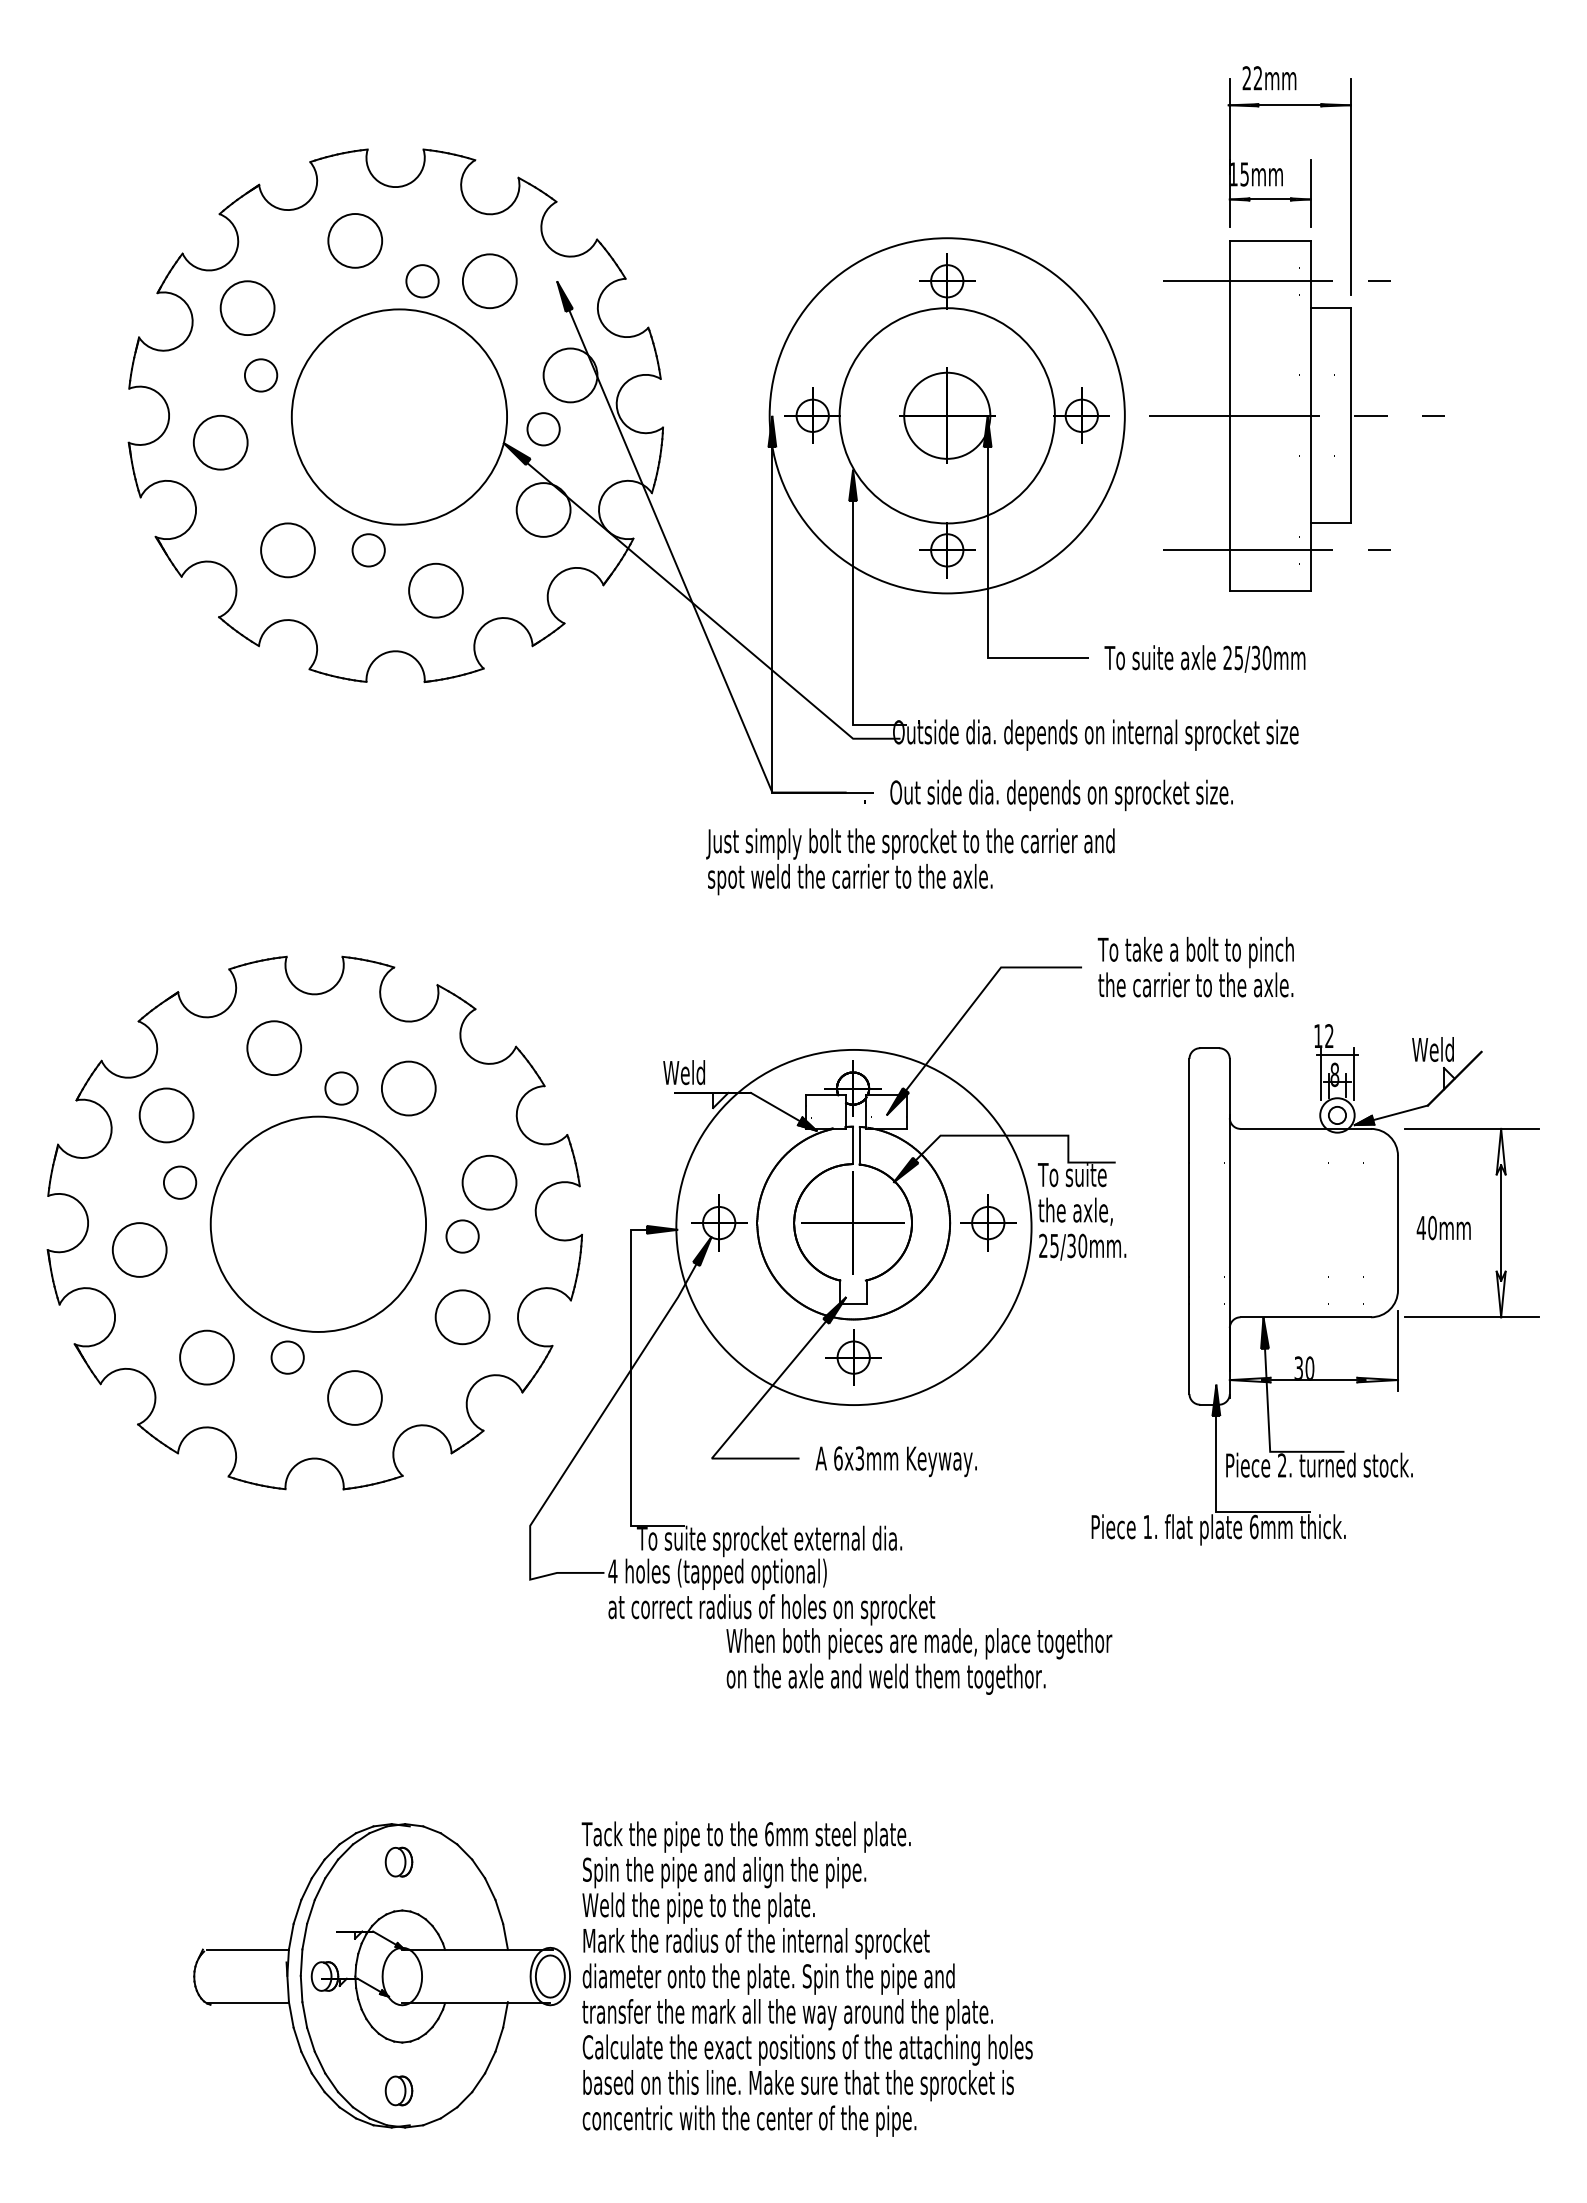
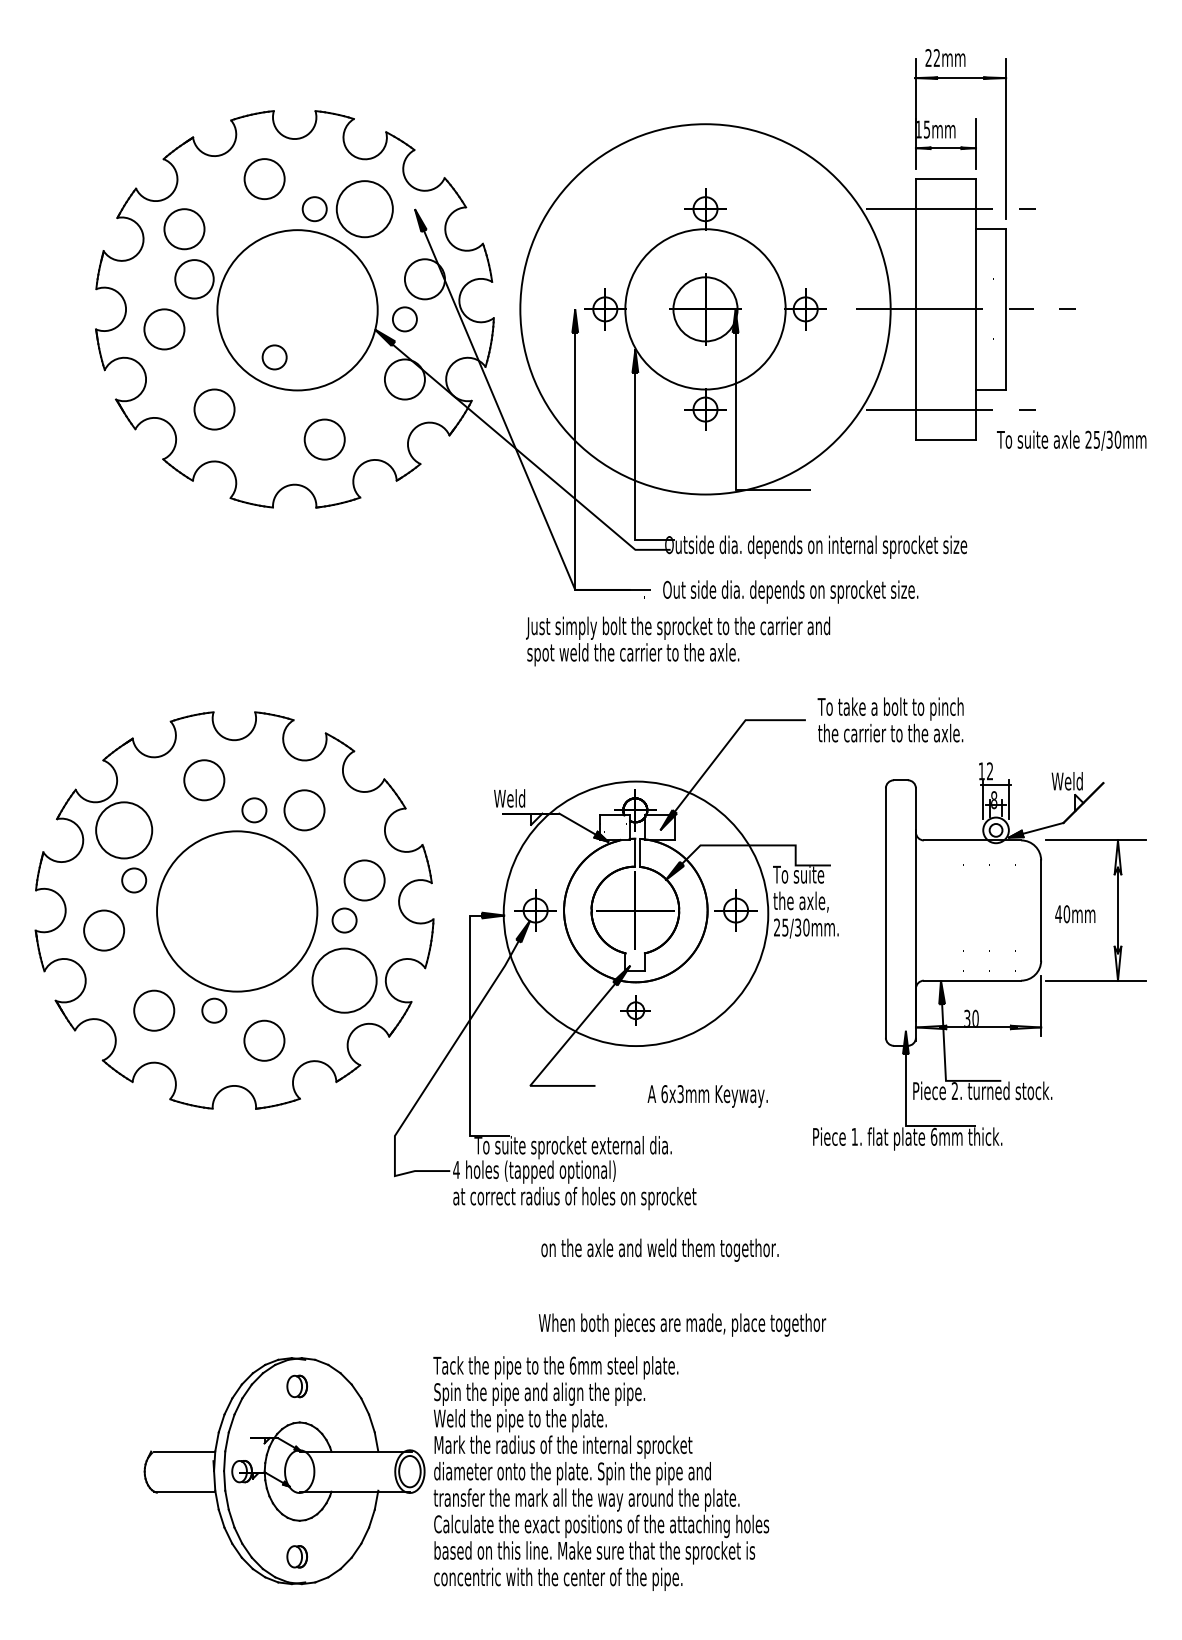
circle: (489, 281) -> (364, 209), size x1.4
circle: (260, 375) -> (194, 279), size x1.6
circle: (946, 415) -> (704, 309), size x1.4
circle: (368, 550) -> (274, 357), moved
text: (1204, 658) -> (1071, 440), moved
circle: (166, 1115) -> (124, 830), size x1.4
circle: (462, 1317) -> (344, 980), size x1.6
part: (853, 1357) -> (635, 1010), size x0.7
text: (895, 1461) -> (707, 1096), moved
text: (919, 1643) -> (682, 1324), moved

